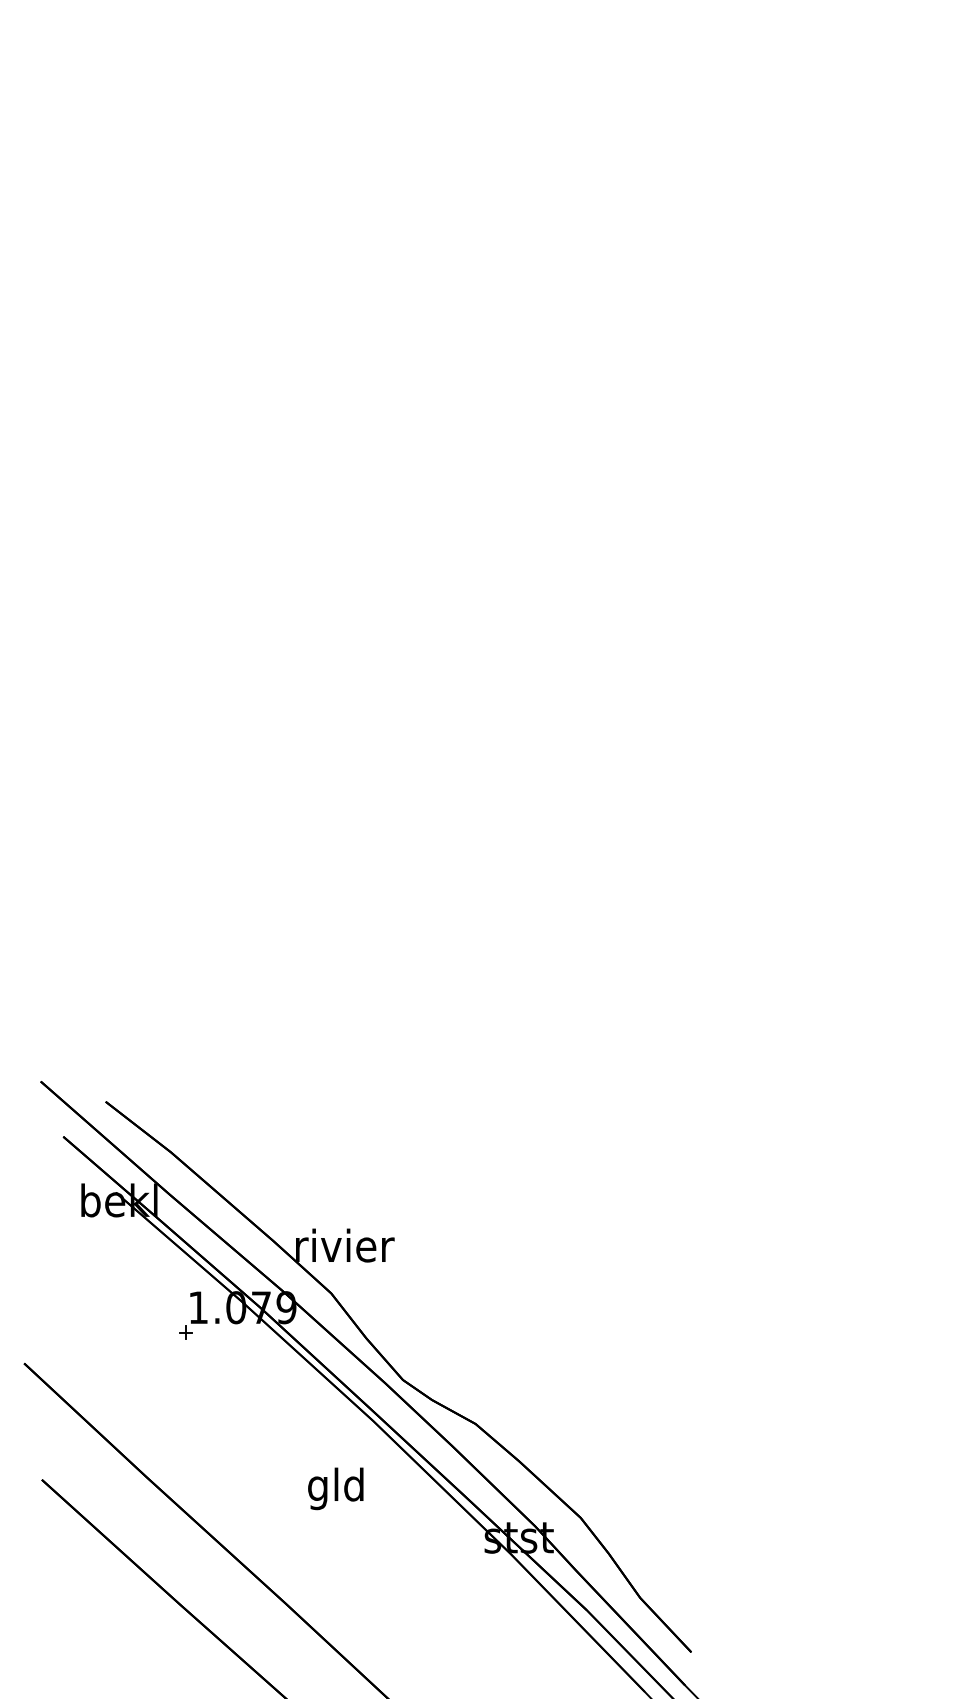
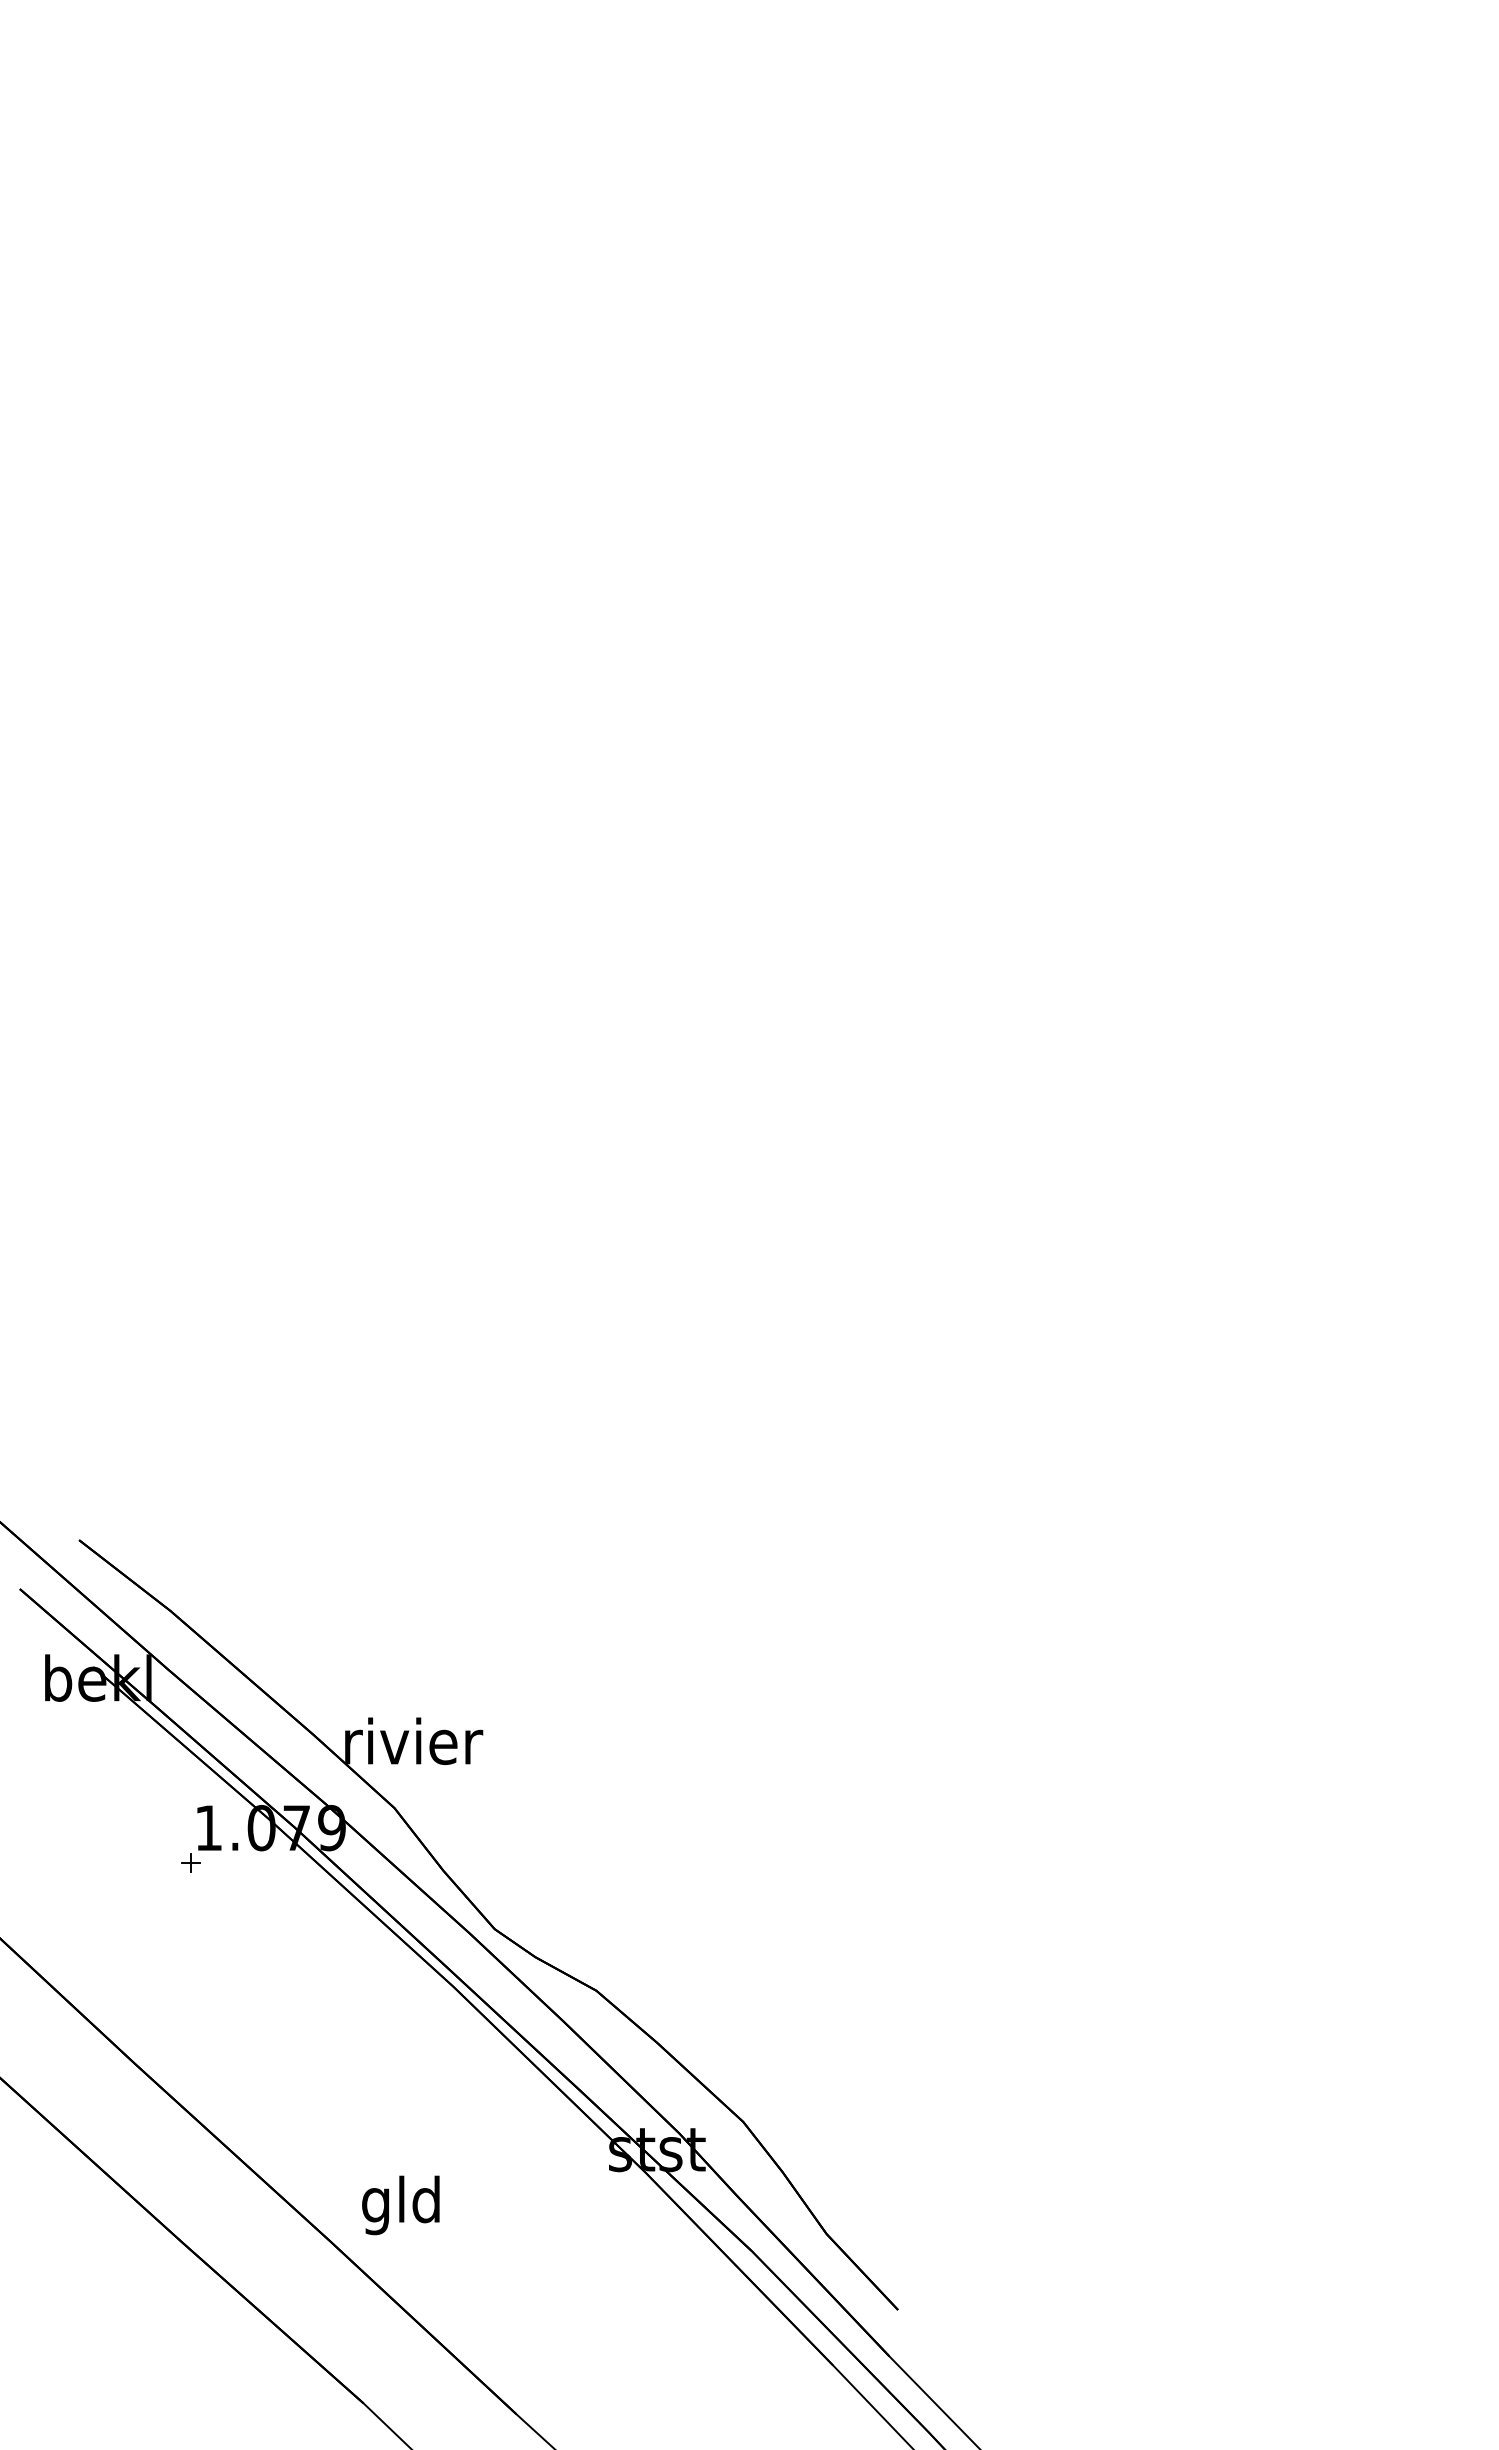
text: (335, 1488) -> (400, 2205), moved

